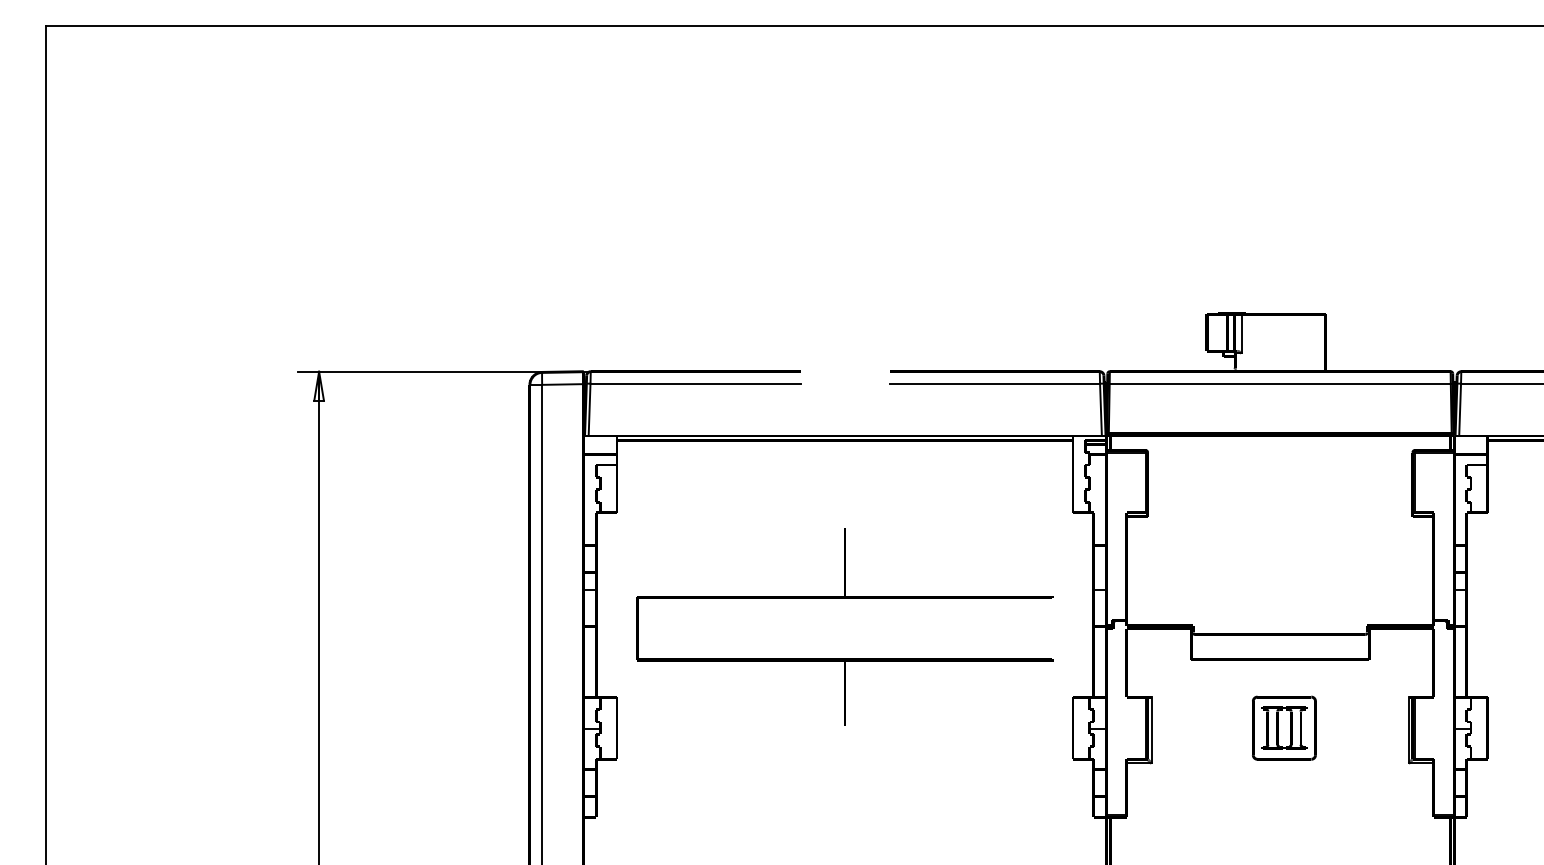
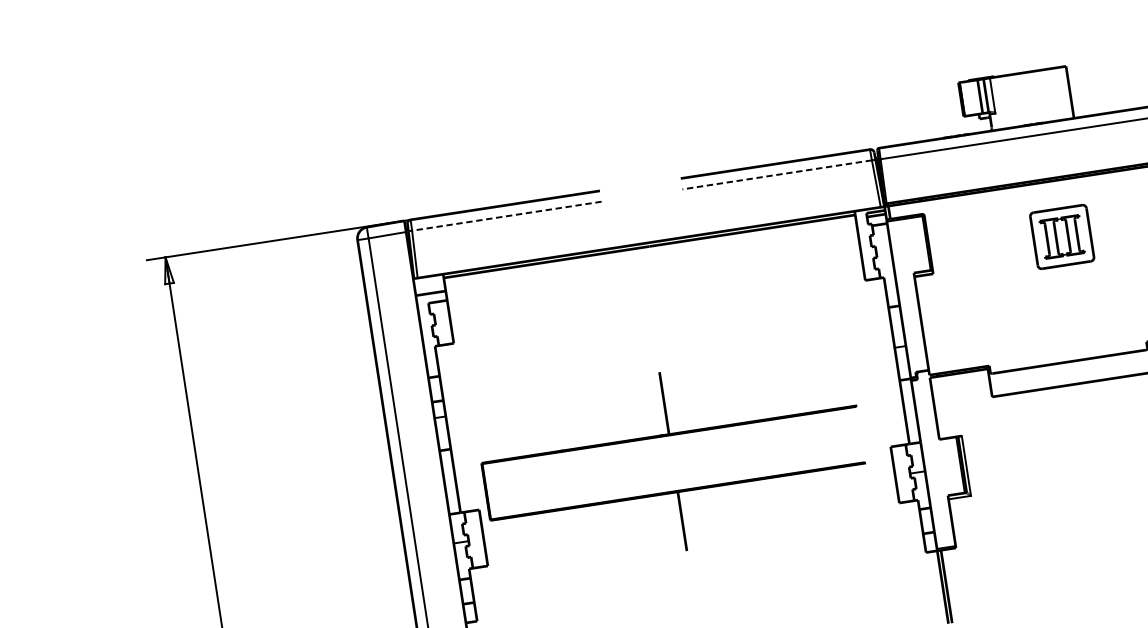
line: (695, 383) -> (506, 216), solid -> dashed
line: (994, 383) -> (776, 174), solid -> dashed
part: (844, 598) -> (668, 435), moved
part: (1284, 727) -> (1062, 236), moved

